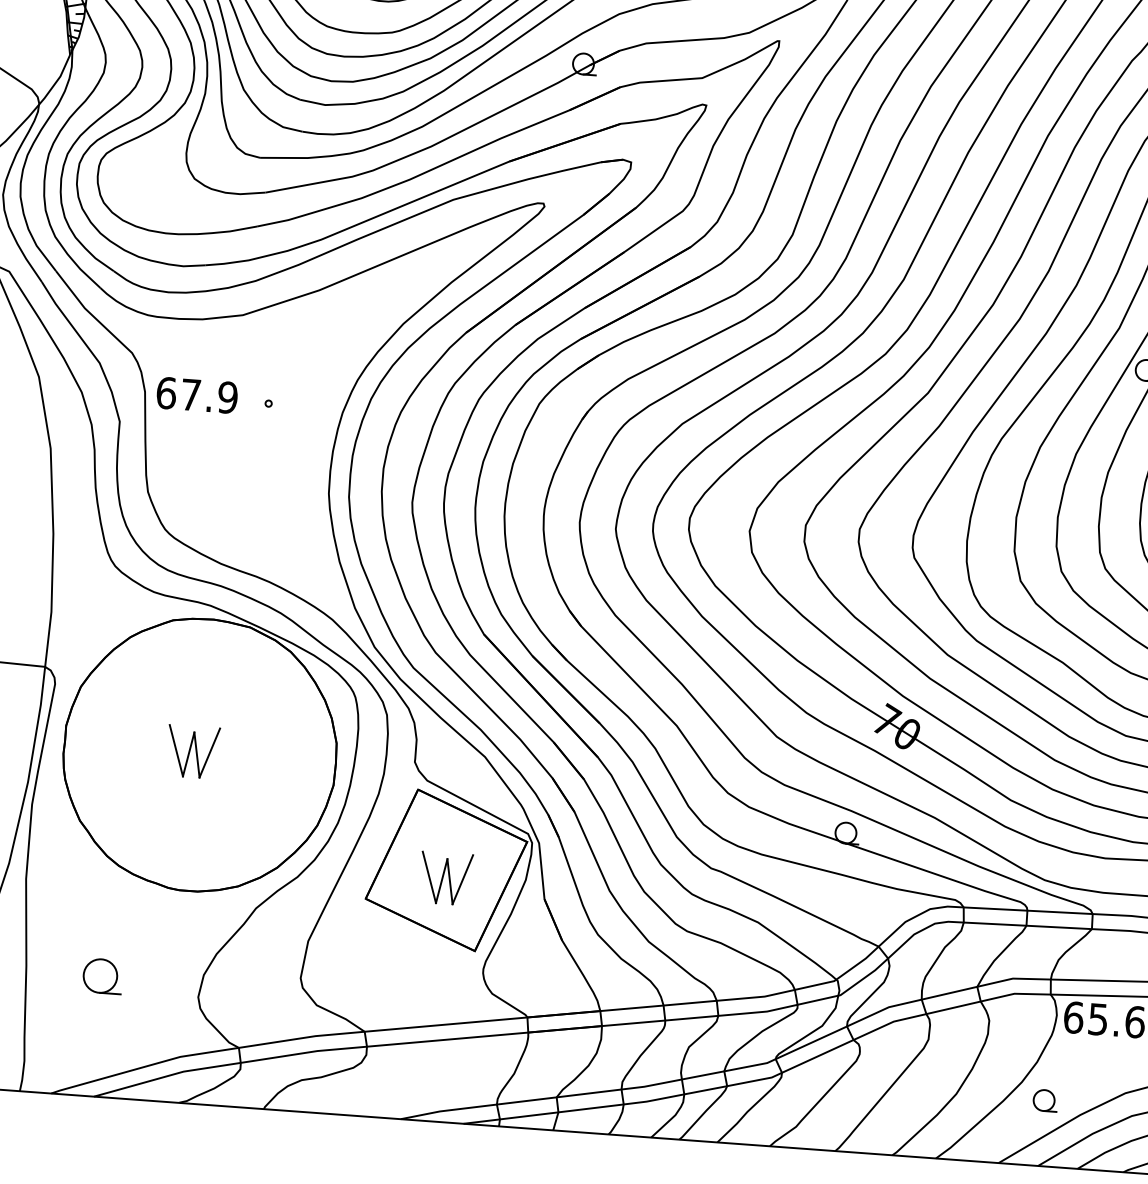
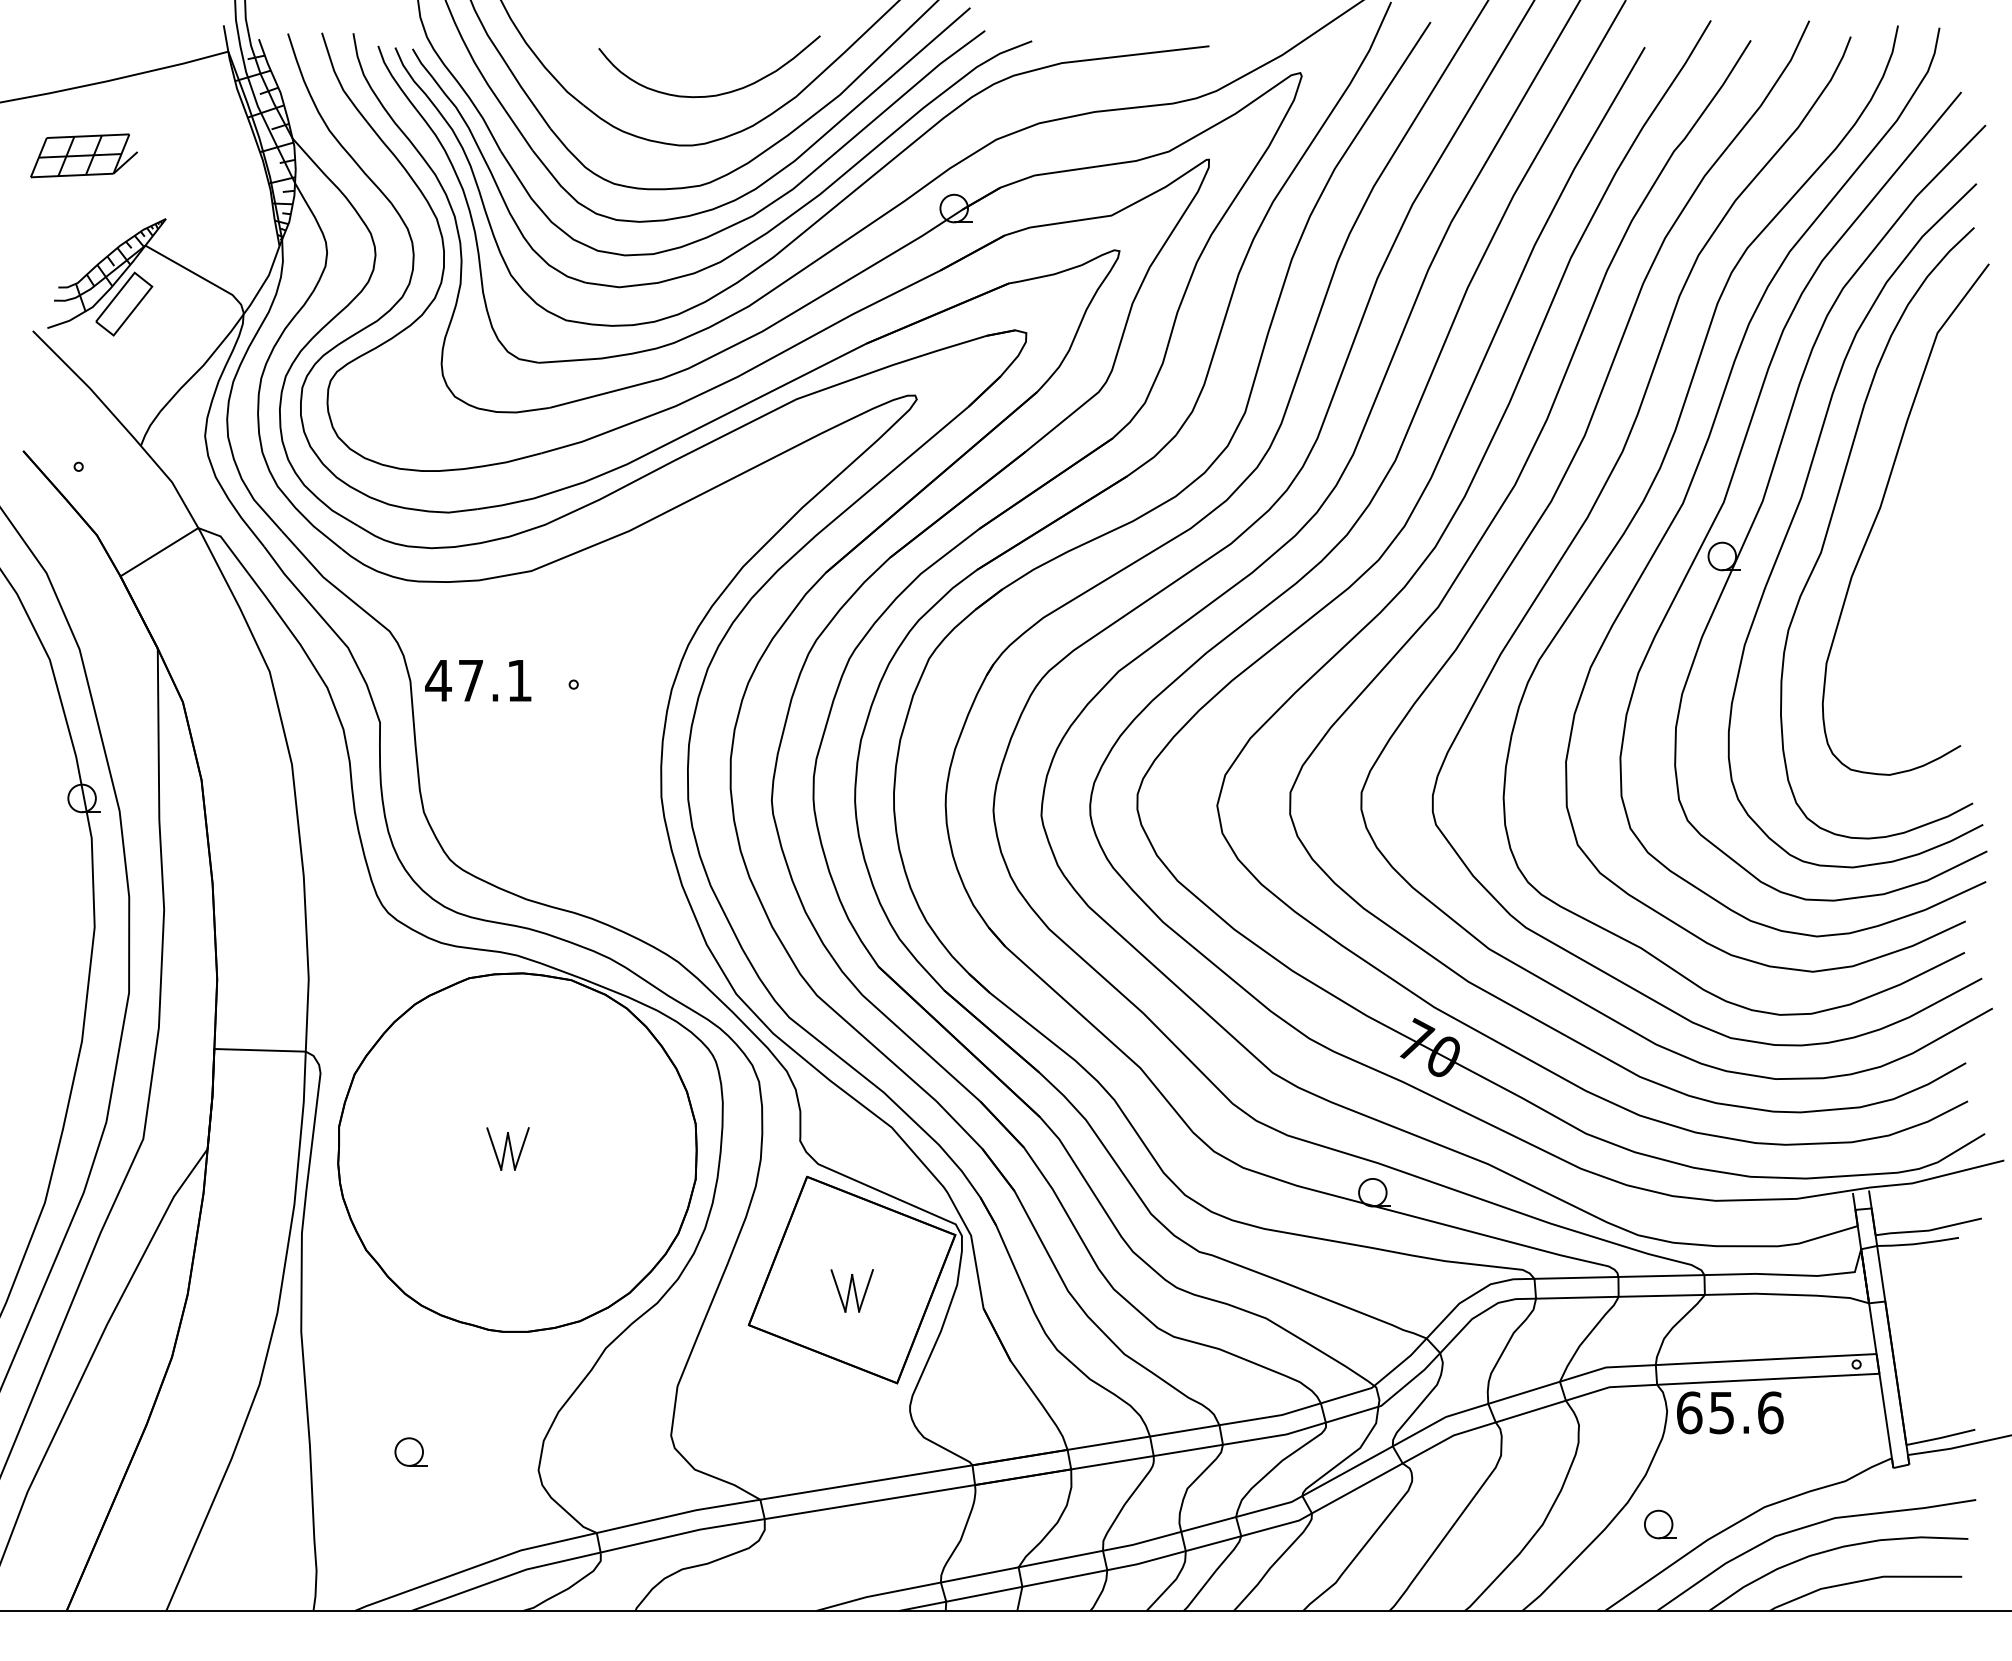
text: (196, 395) -> (478, 680), 67.9 -> 47.1
part: (192, 751) -> (507, 1148), size x0.62
part: (445, 878) -> (851, 1290), size x0.62
part: (102, 975) -> (410, 1451), size x0.62

